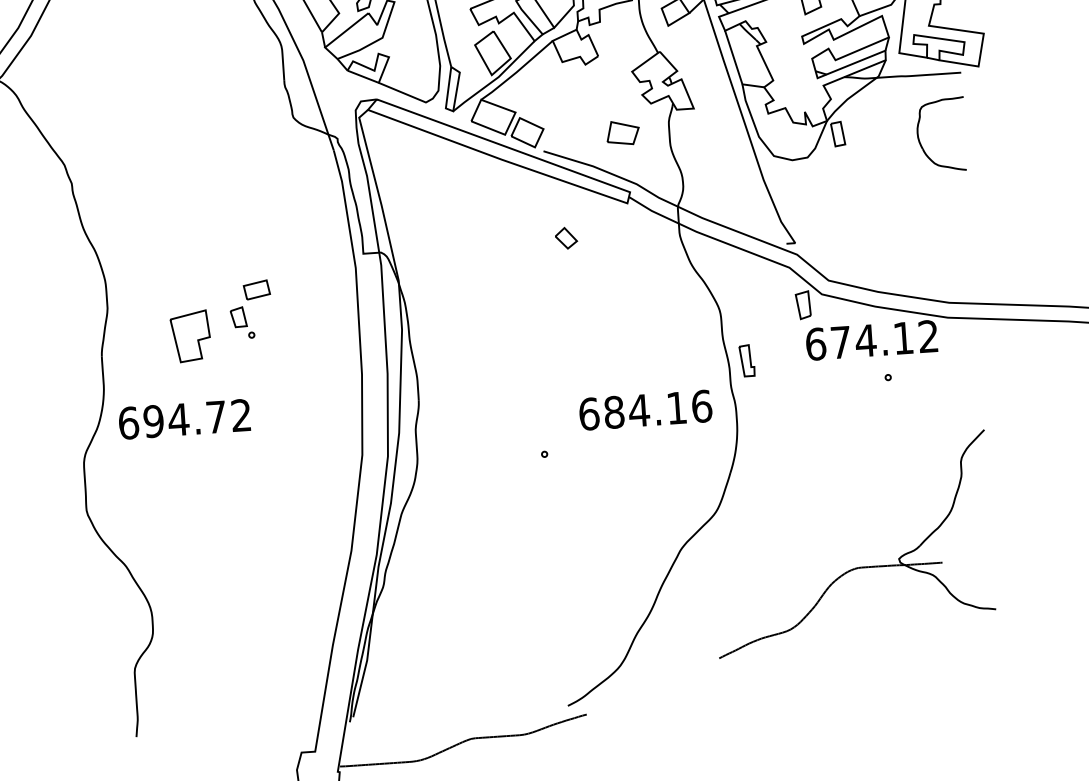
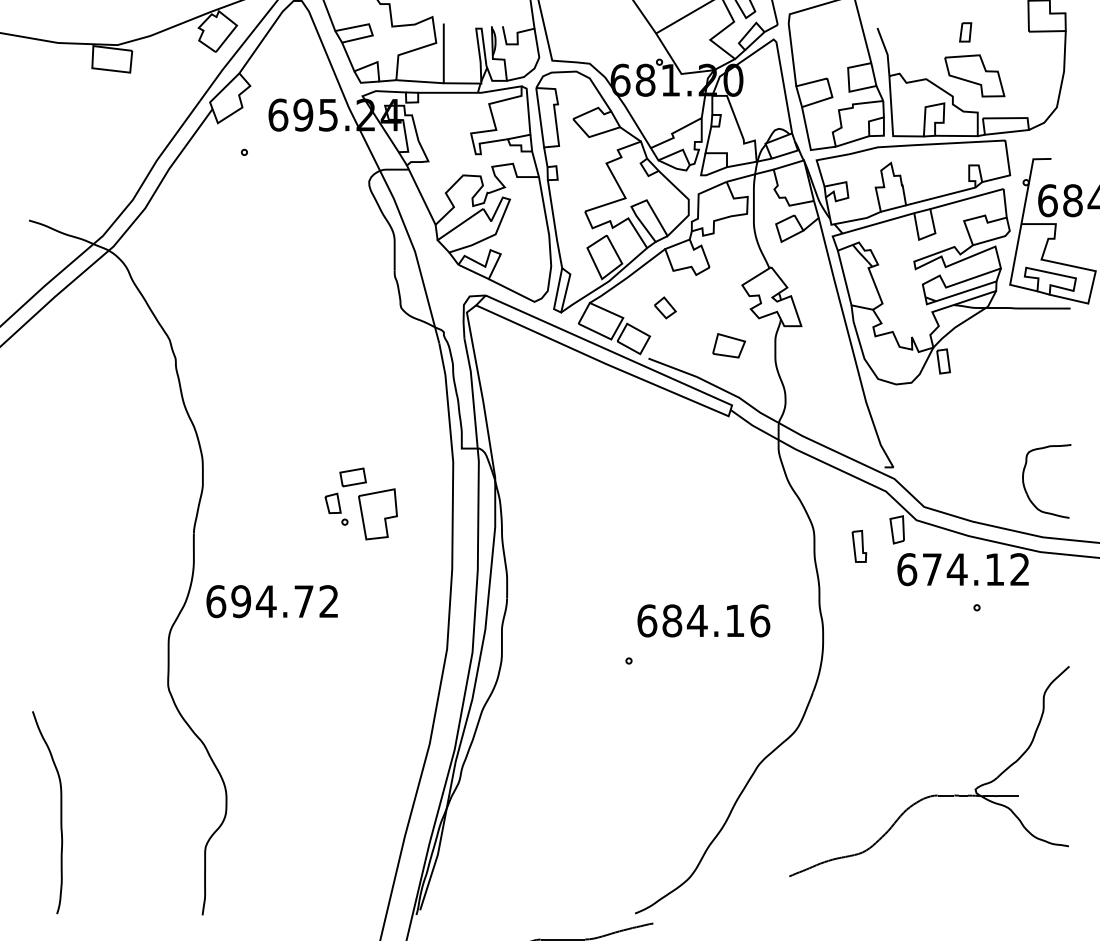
part: (921, 144) -> (1026, 489), moved
part: (566, 237) -> (665, 307), moved
part: (190, 336) -> (377, 514), moved
part: (747, 360) -> (859, 546), moved
text: (645, 409) -> (703, 620), moved

